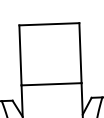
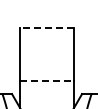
line: (49, 24) -> (47, 27), solid -> dashed
line: (52, 83) -> (47, 80), solid -> dashed

